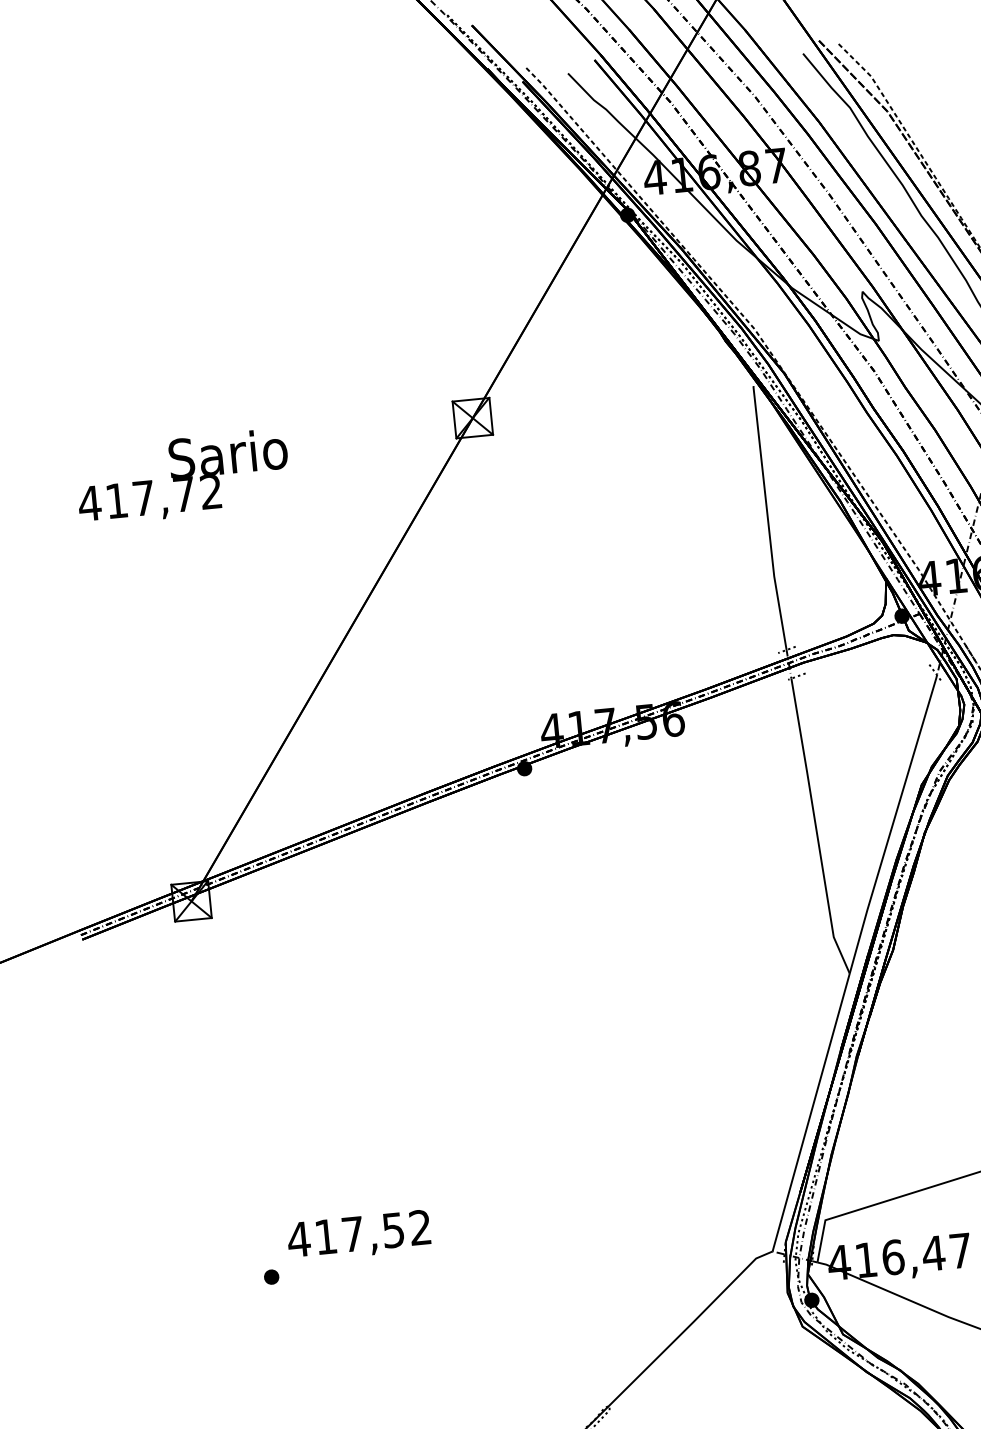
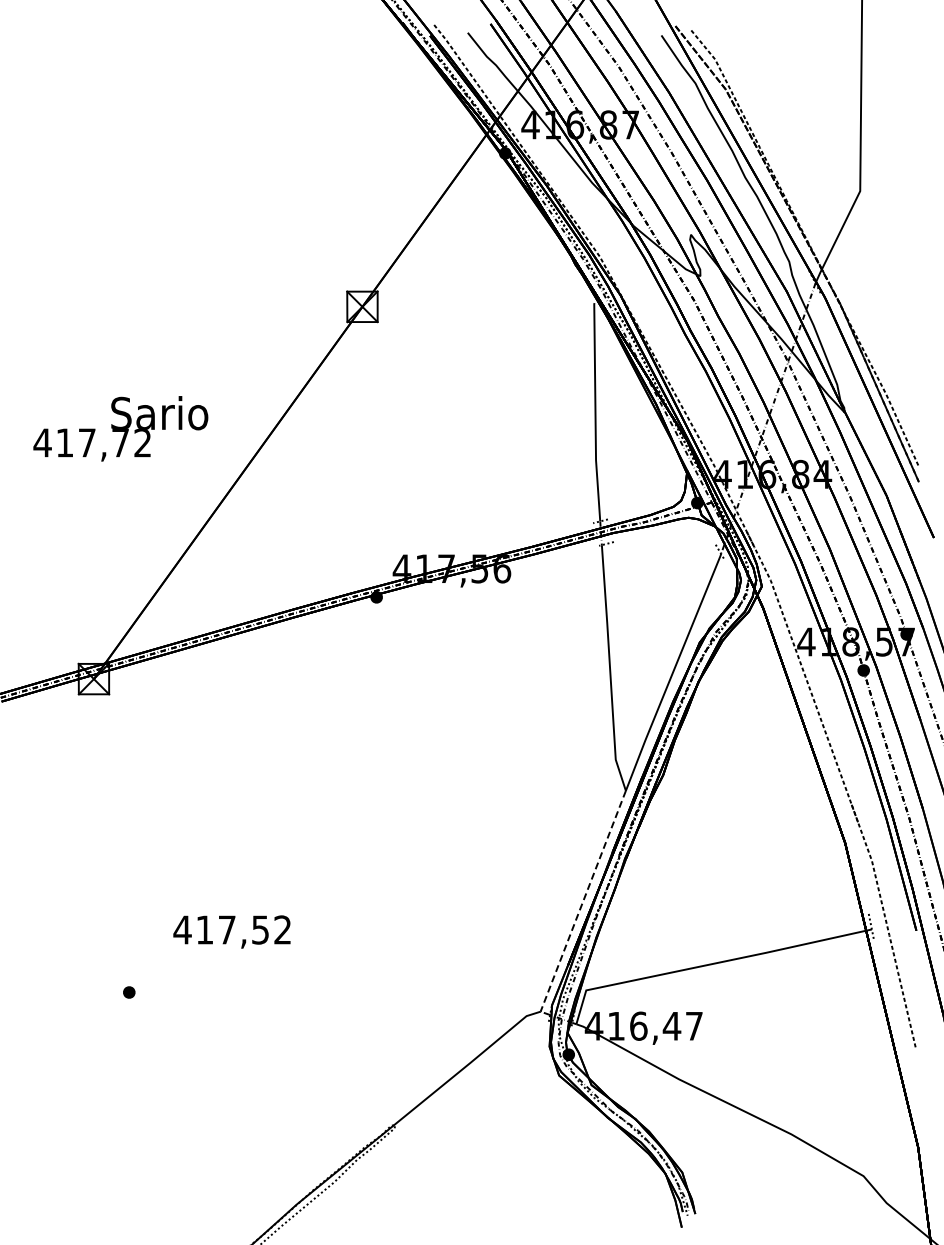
text: (182, 476) -> (120, 428), moved
line: (811, 1112) -> (583, 901), solid -> dashed
text: (358, 1235) -> (231, 931), moved

